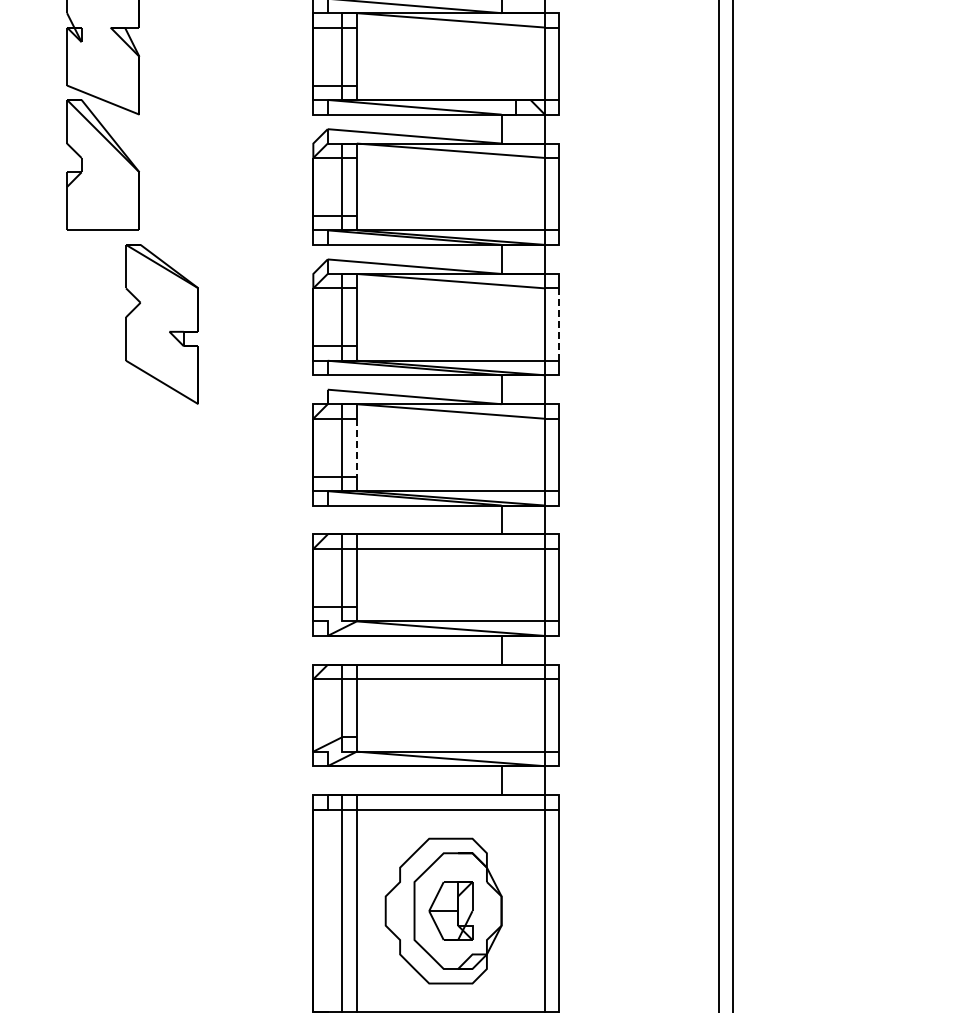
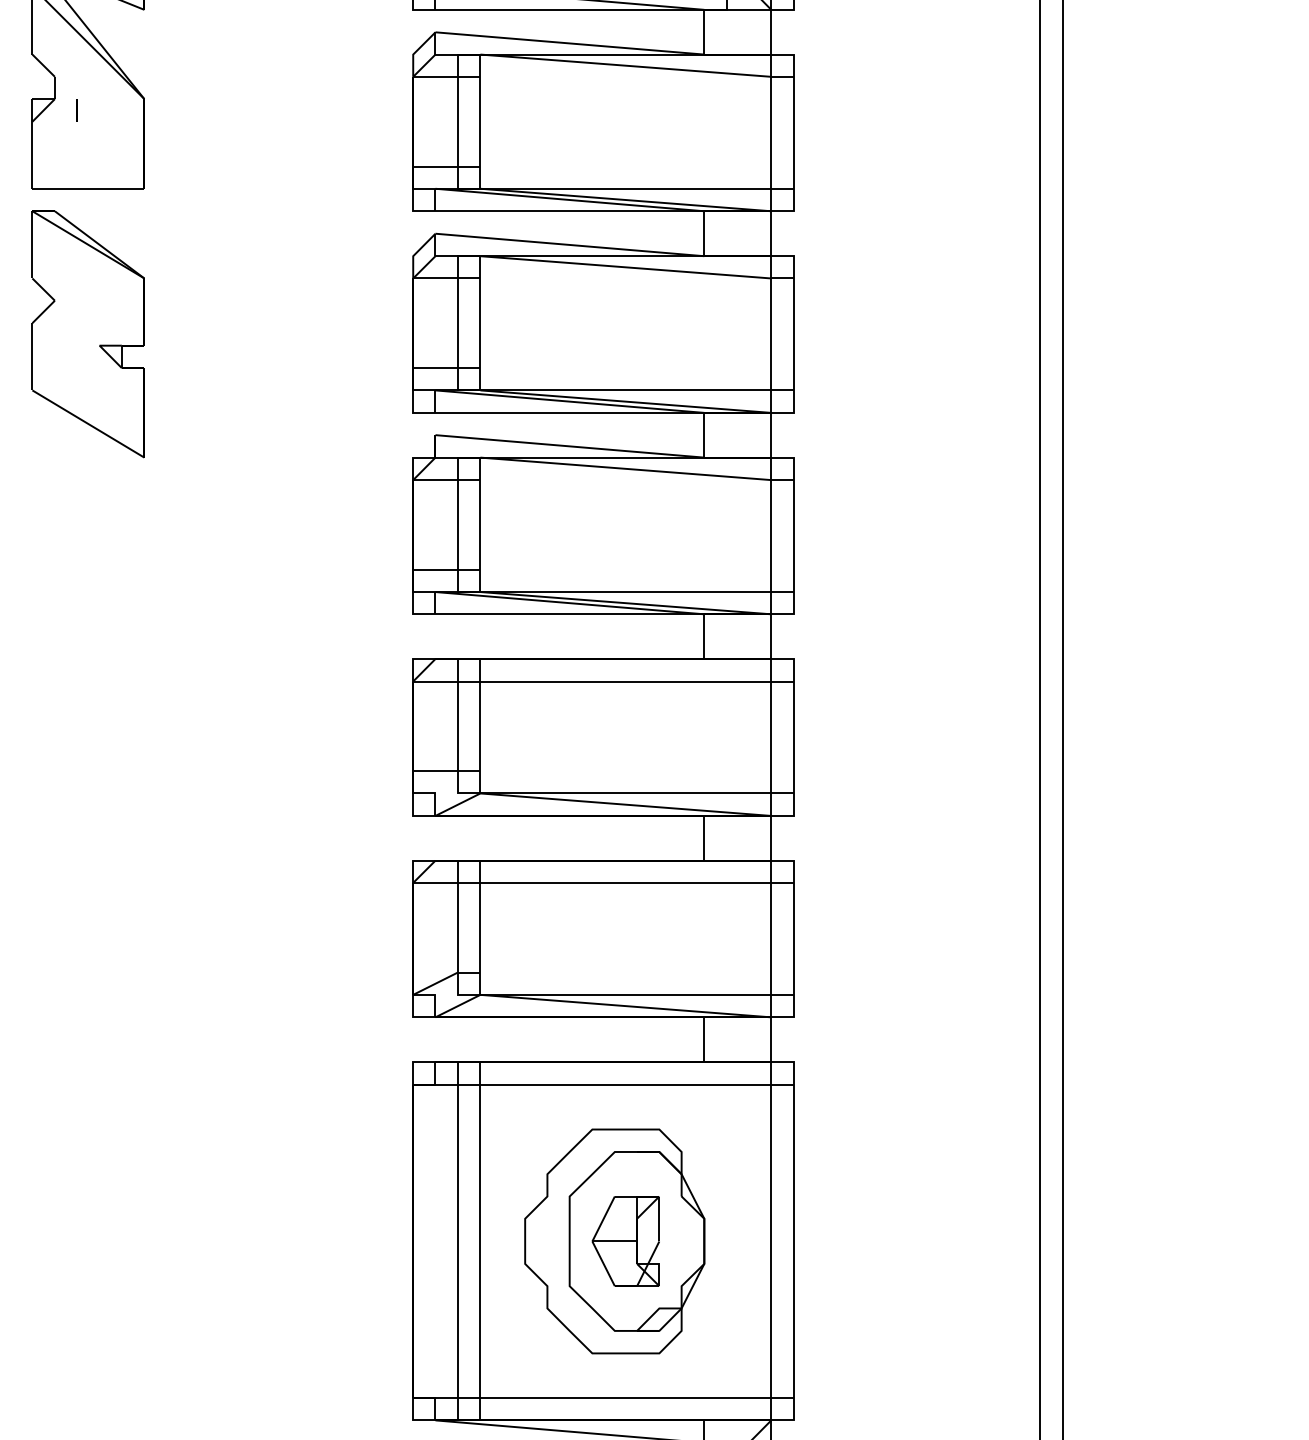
line: (95, 179) -> (76, 110), added
part: (161, 324) -> (87, 334), moved
line: (559, 325) -> (793, 335), dashed -> solid
line: (356, 447) -> (479, 524), dashed -> solid

